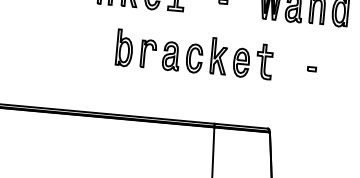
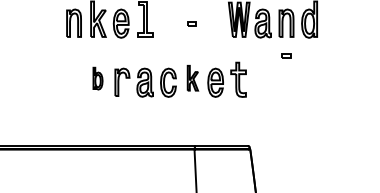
part: (124, 47) -> (97, 78), size x0.6
part: (218, 55) -> (192, 77), size x0.7
part: (312, 68) -> (286, 55), moved

